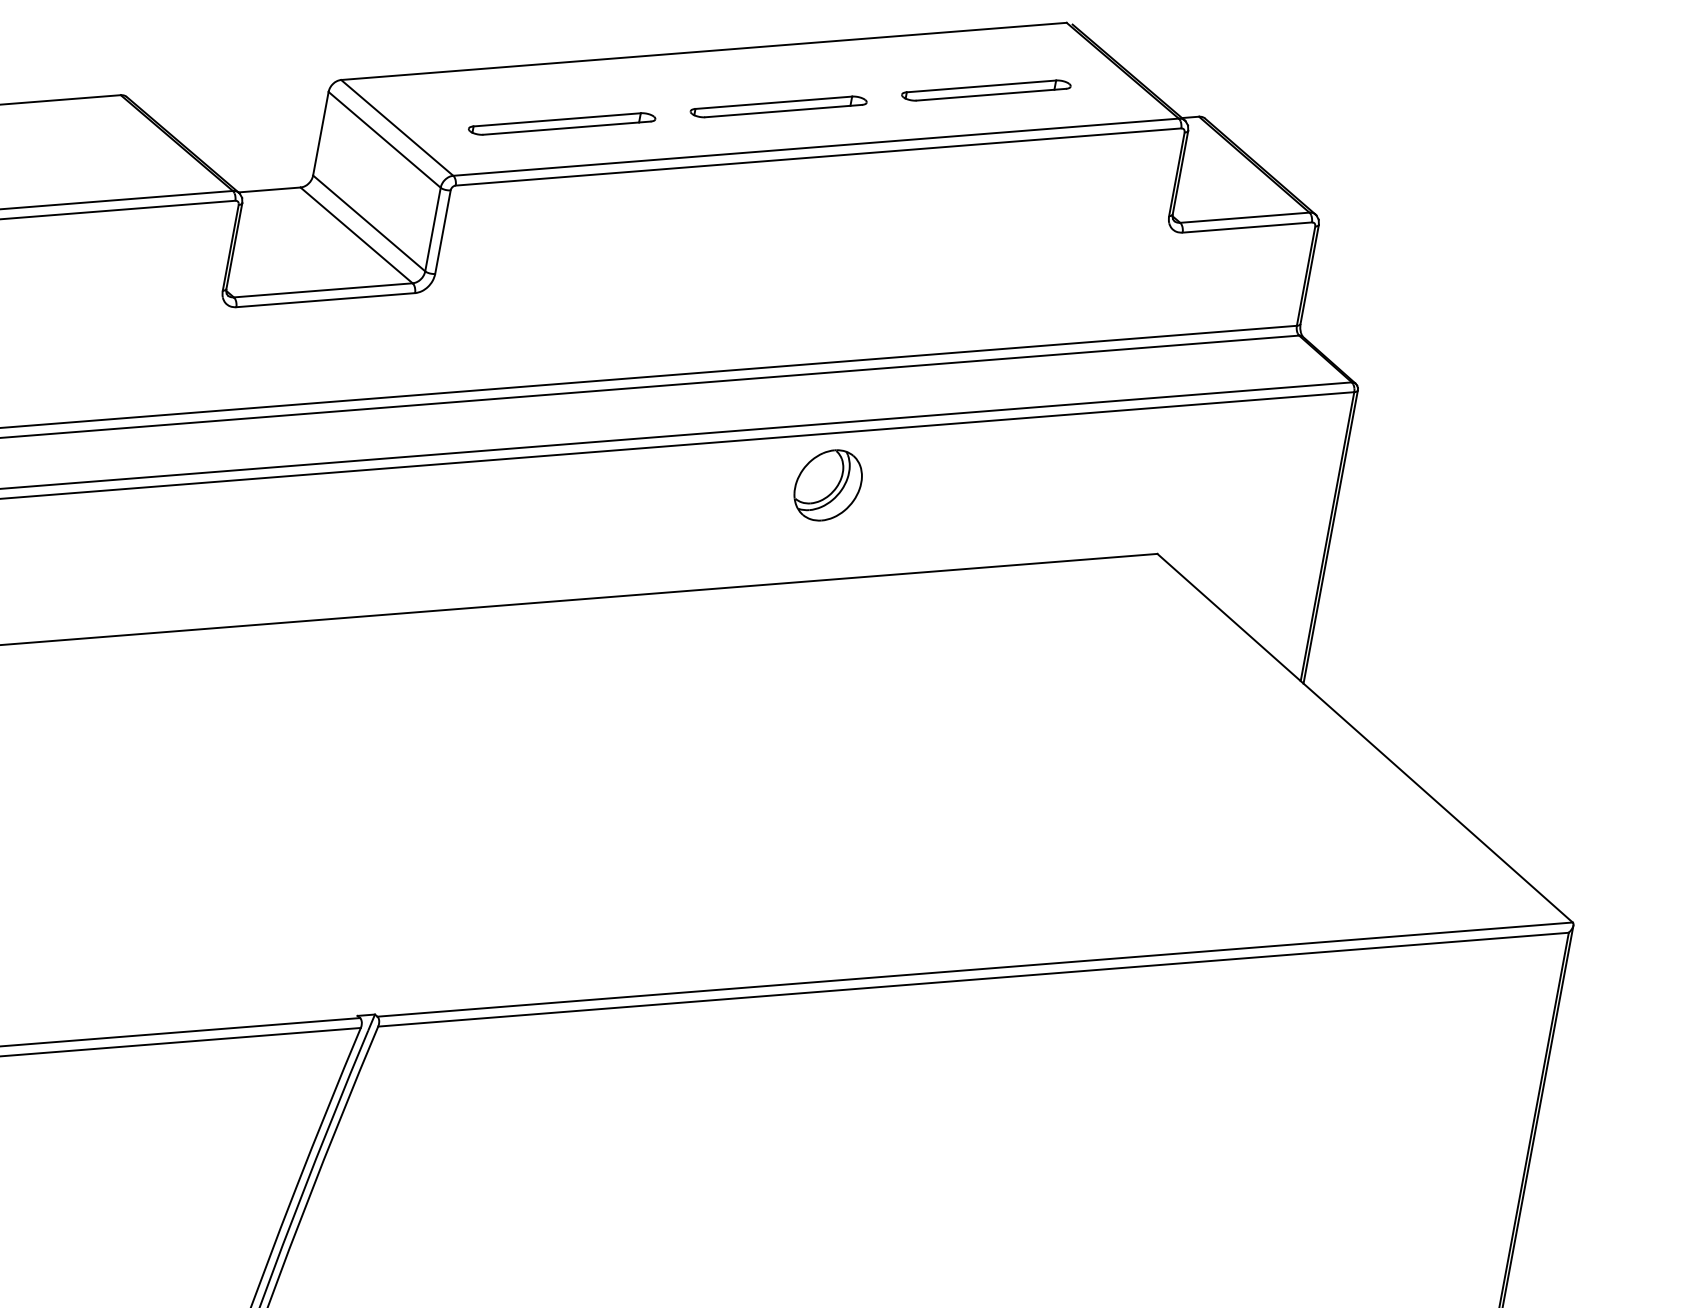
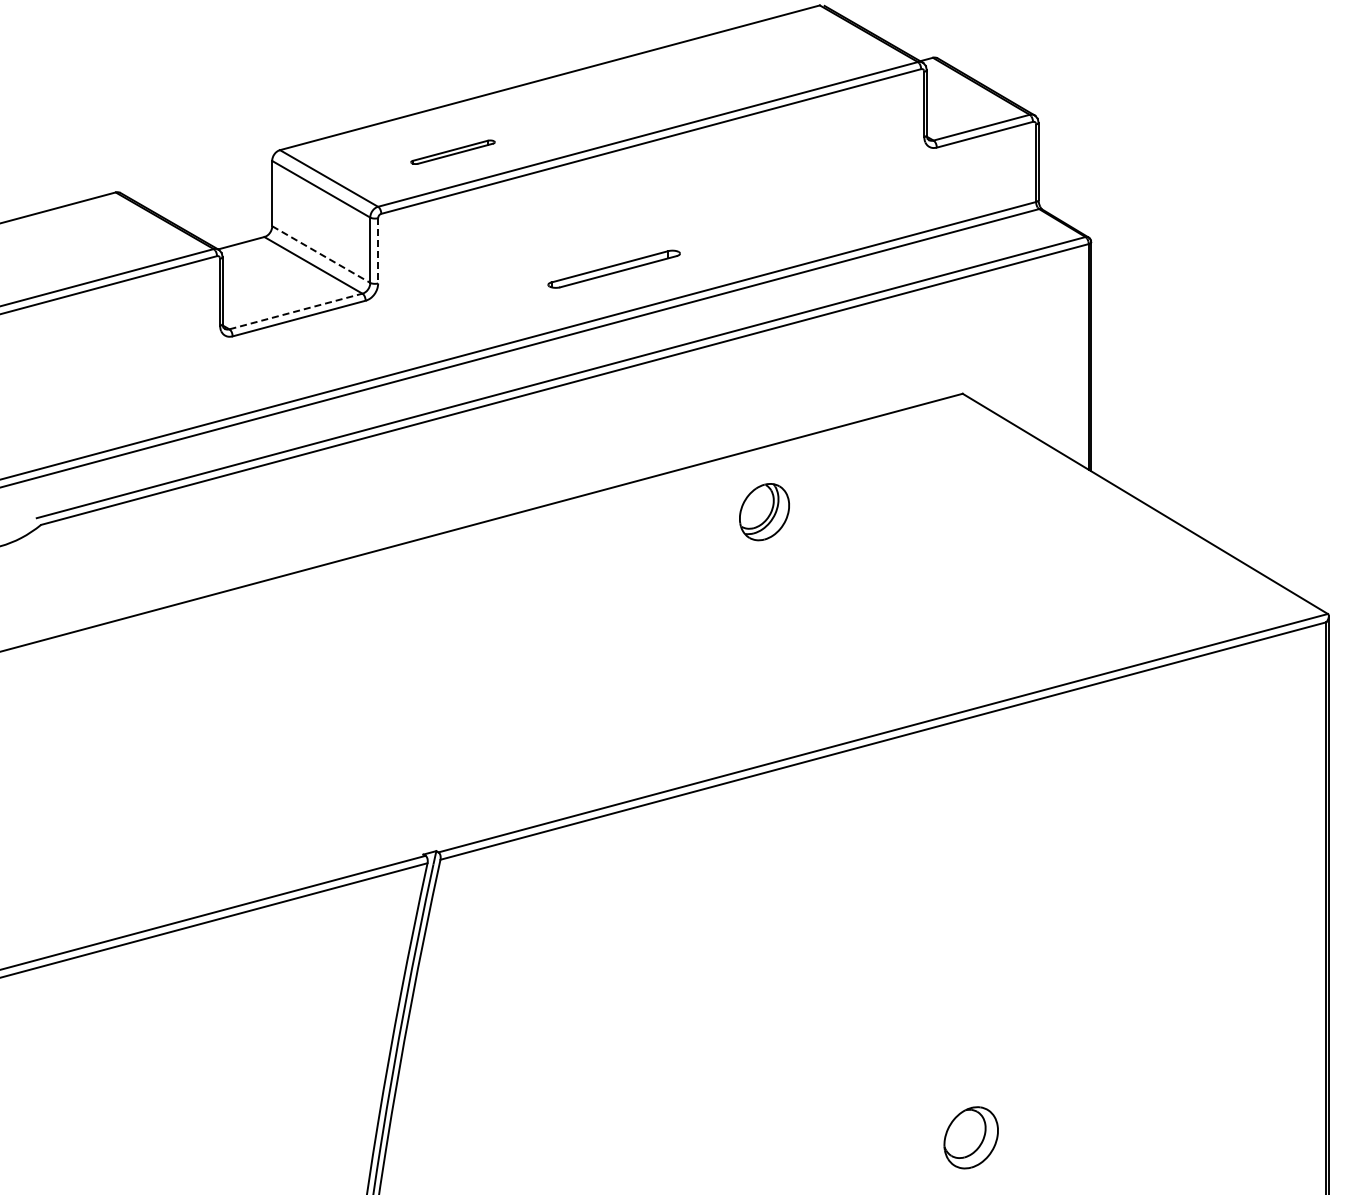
part: (986, 90) -> (768, 67), removed
part: (778, 105) -> (613, 268), moved
part: (561, 122) -> (452, 151), size x0.6
line: (369, 223) -> (321, 254), solid -> dashed
line: (443, 231) -> (378, 250), solid -> dashed
line: (322, 290) -> (295, 311), solid -> dashed
part: (828, 485) -> (764, 512), moved

